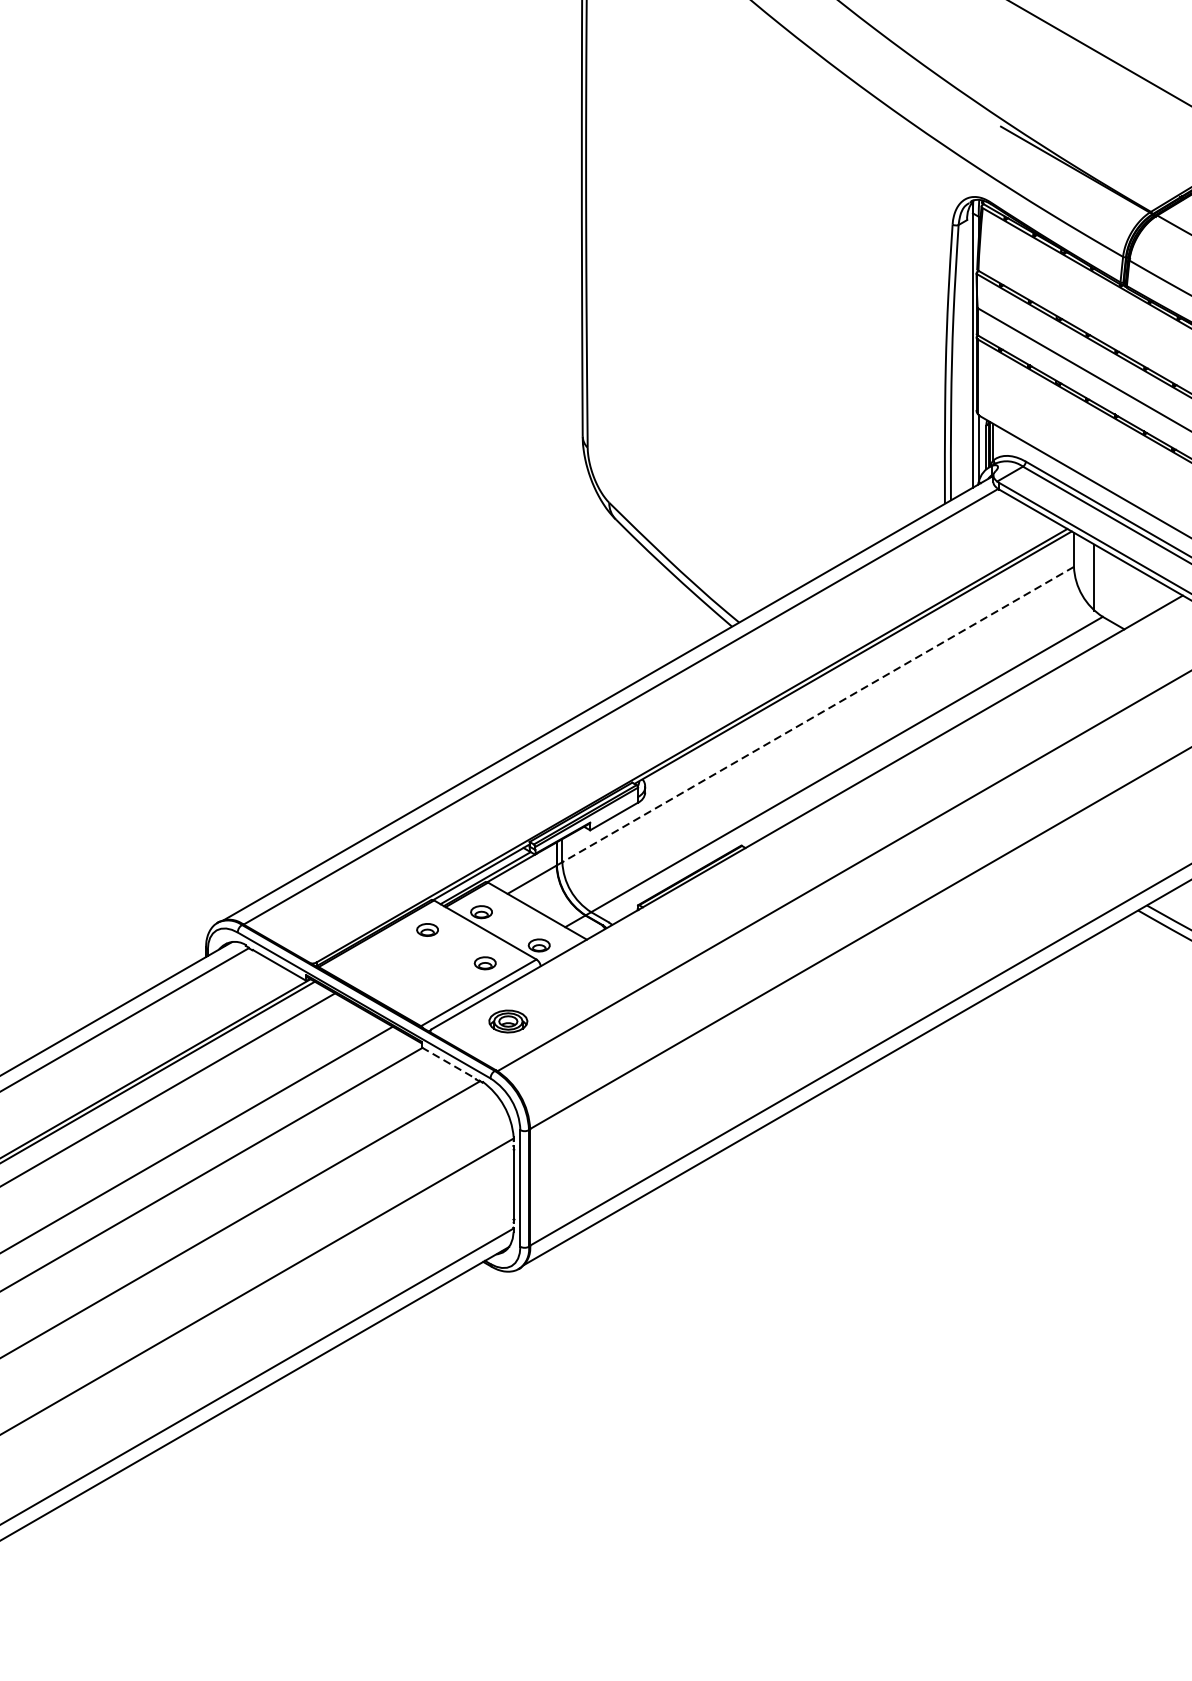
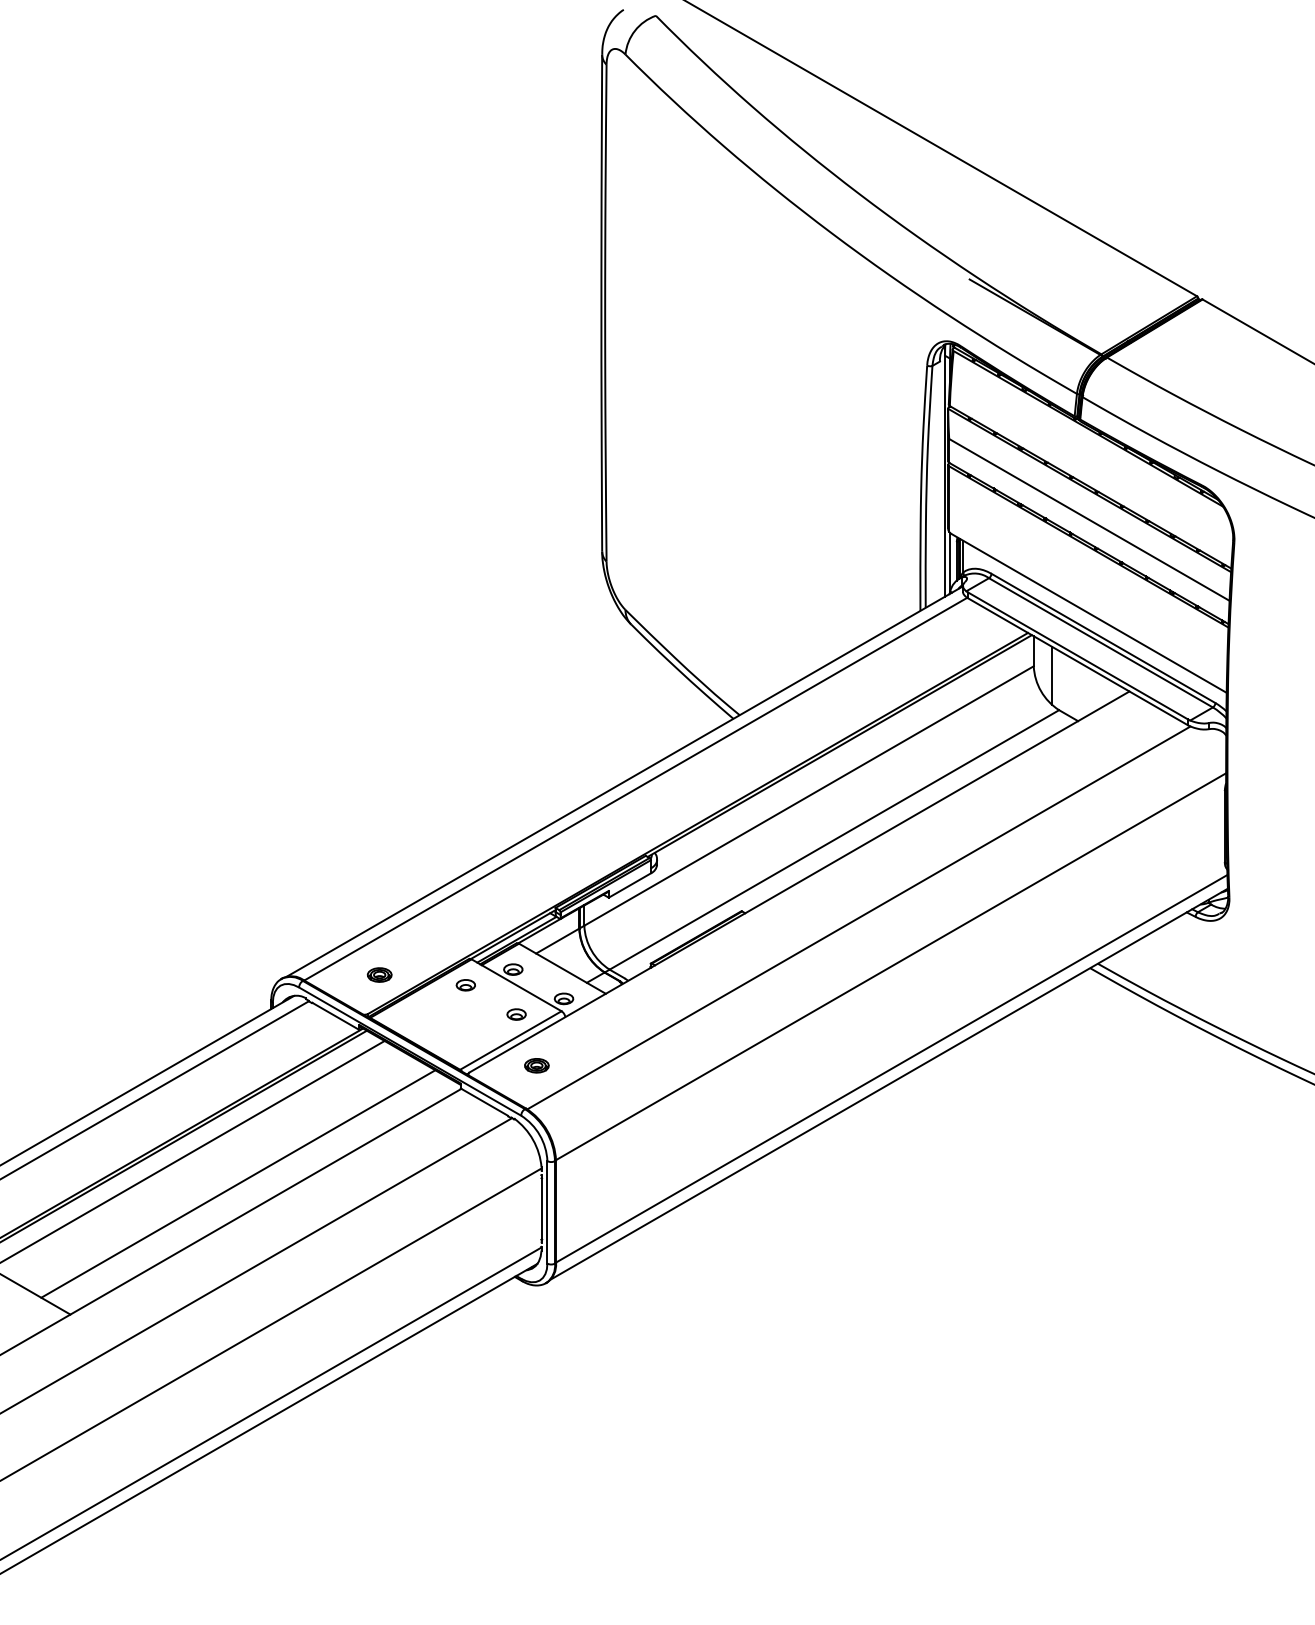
line: (817, 715) -> (808, 796), dashed -> solid
part: (329, 917) -> (379, 974), added
part: (507, 1021) -> (536, 1065), size x0.71
line: (448, 1063) -> (484, 1102), dashed -> solid

